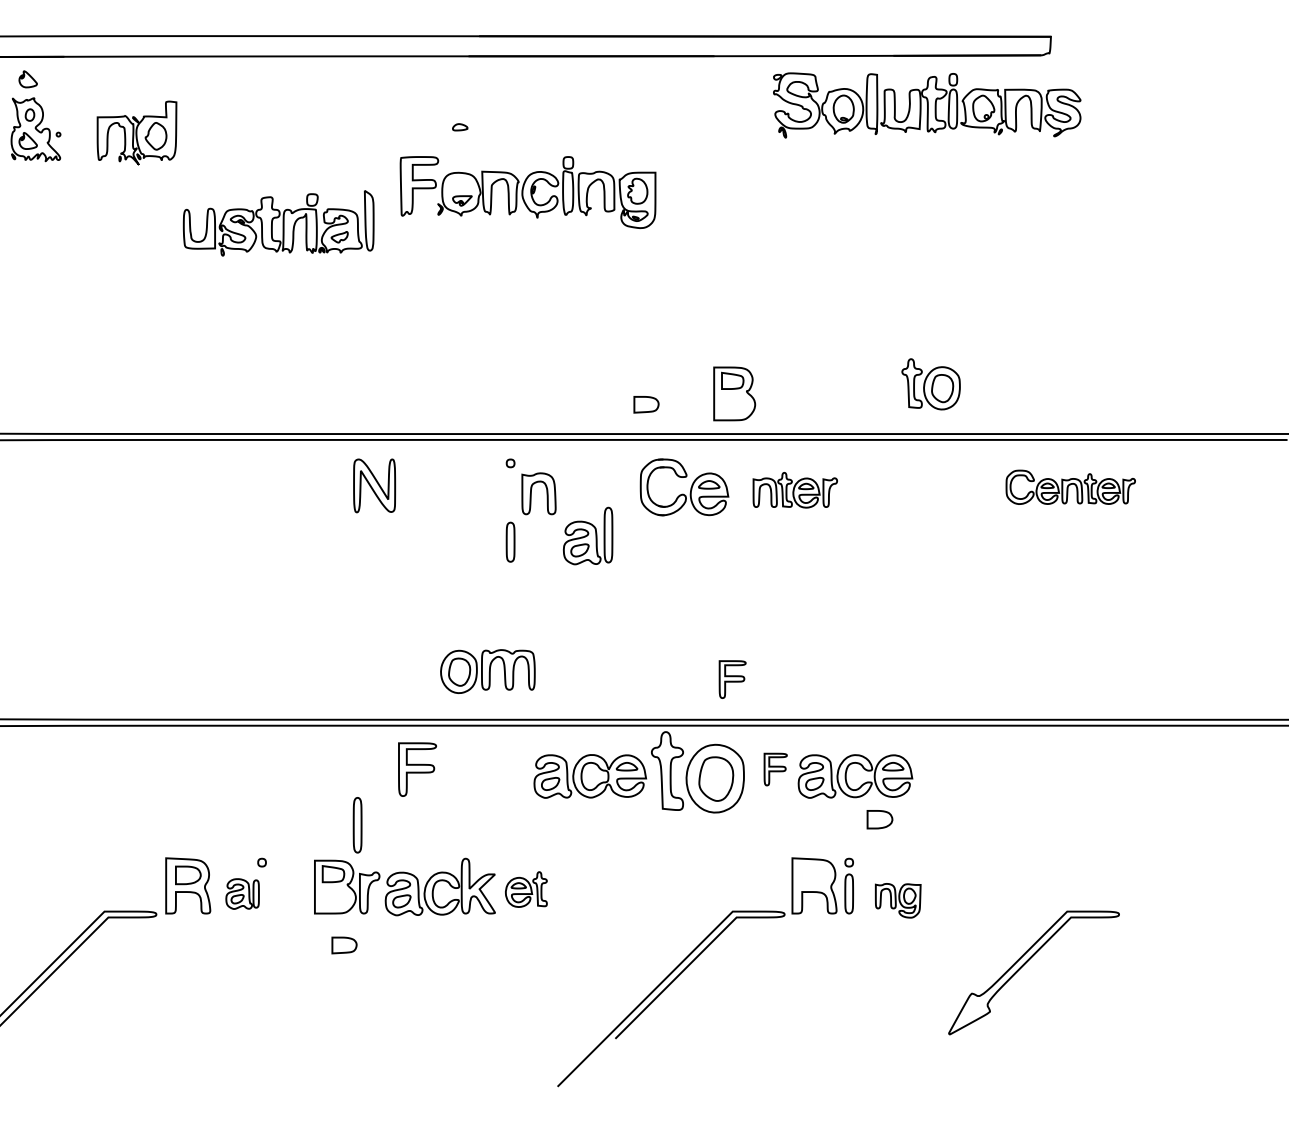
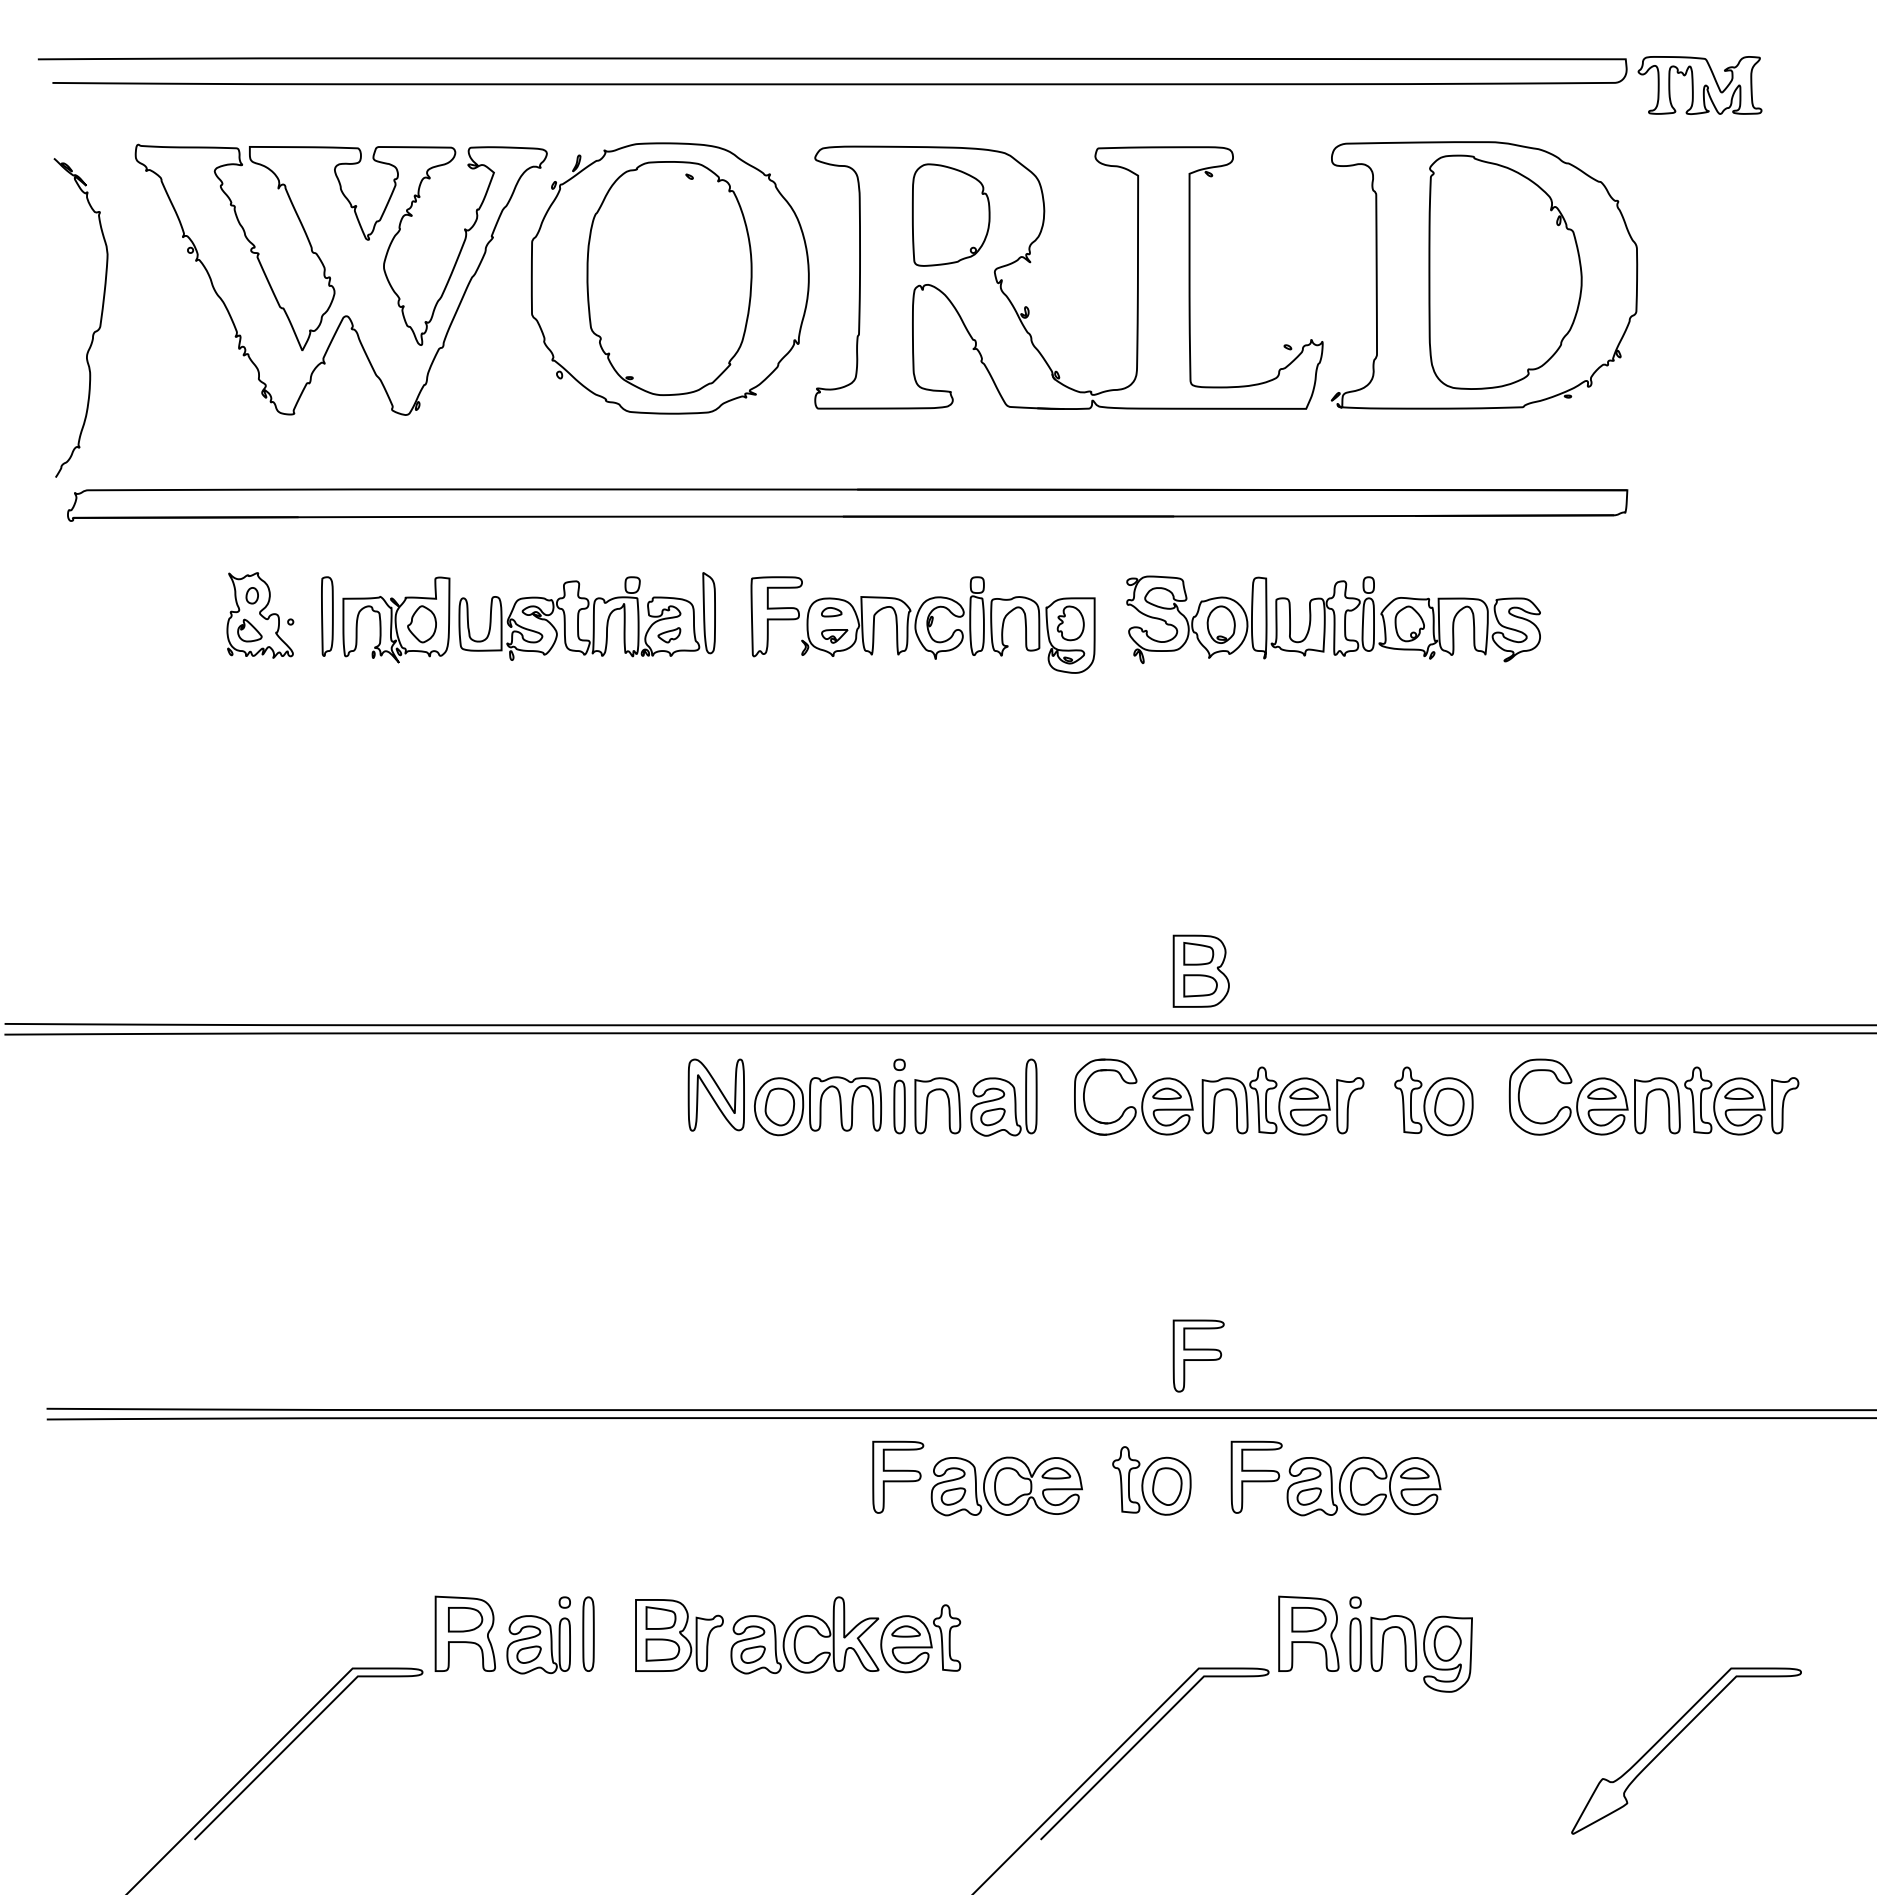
part: (27, 79) -> (249, 547), removed
part: (927, 105) -> (1333, 619), moved
part: (85, 130) -> (327, 616), added
part: (527, 192) -> (922, 624), moved
part: (278, 218) -> (586, 609), moved
part: (930, 384) -> (1433, 1101), moved
part: (646, 404) -> (1200, 985), moved
part: (1070, 486) -> (1653, 1096), size x1.67
part: (794, 489) -> (1282, 1100), size x1.43
part: (587, 535) -> (1003, 1097), moved
part: (510, 541) -> (899, 1106), moved
part: (487, 671) -> (817, 1106), moved
part: (732, 679) -> (1198, 1355), size x1.43
part: (417, 769) -> (898, 1476), moved
part: (775, 769) -> (1256, 1476), size x1.67
part: (697, 772) -> (1151, 1480), size x0.62
part: (879, 819) -> (1308, 1619), moved
part: (357, 824) -> (588, 1633), moved
part: (526, 889) -> (920, 1638), size x1.43
part: (242, 893) -> (538, 1644), size x1.43
part: (898, 900) -> (1421, 1653), size x1.67
part: (344, 945) -> (662, 1649), moved
part: (1025, 963) -> (1675, 1738), moved

